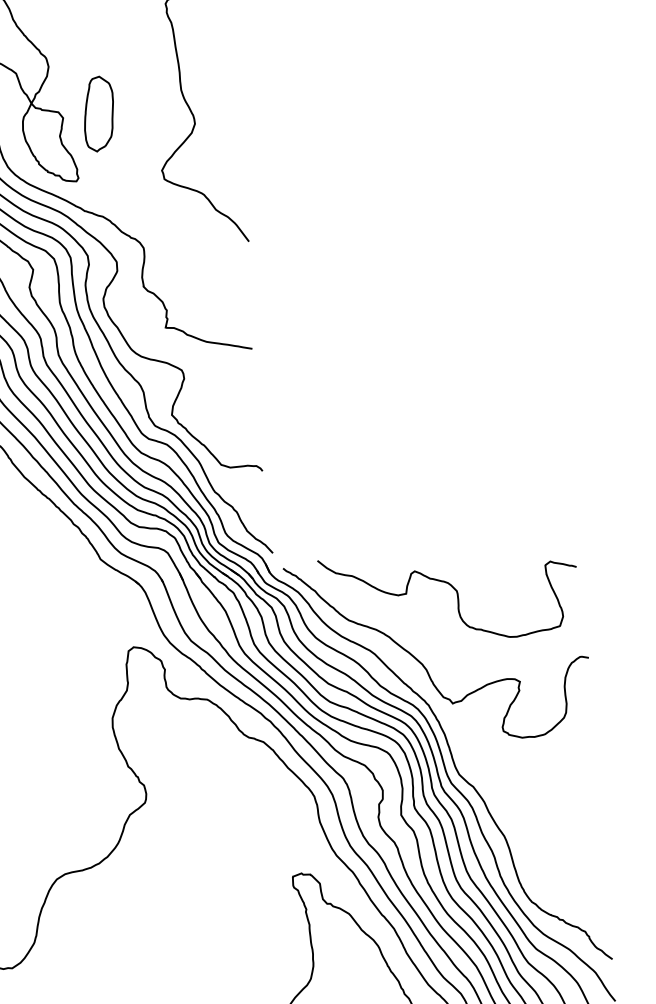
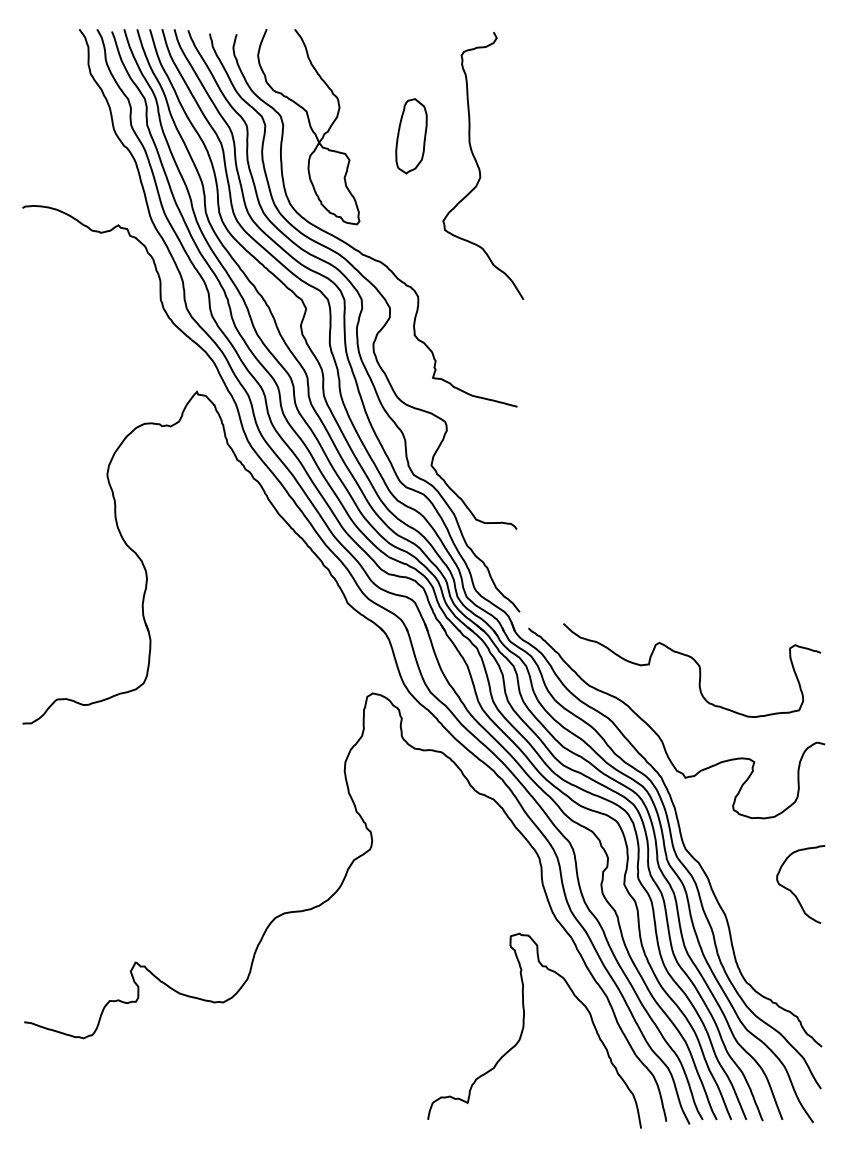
part: (98, 114) -> (411, 136), moved
curve: (569, 807) -> (792, 891), added

